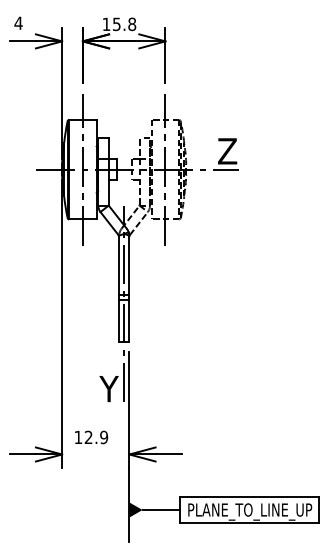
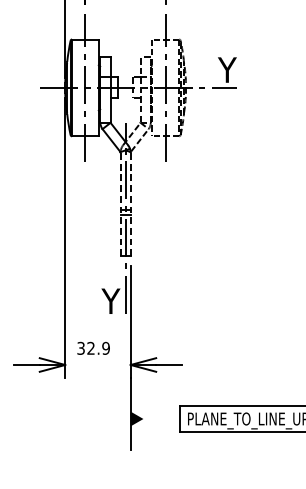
text: (228, 151) -> (227, 70), Z -> Y
line: (118, 289) -> (120, 204), solid -> dashed
line: (129, 289) -> (130, 204), solid -> dashed
text: (78, 437) -> (81, 348), 12.9 -> 32.9
line: (161, 510) -> (161, 419), removed

